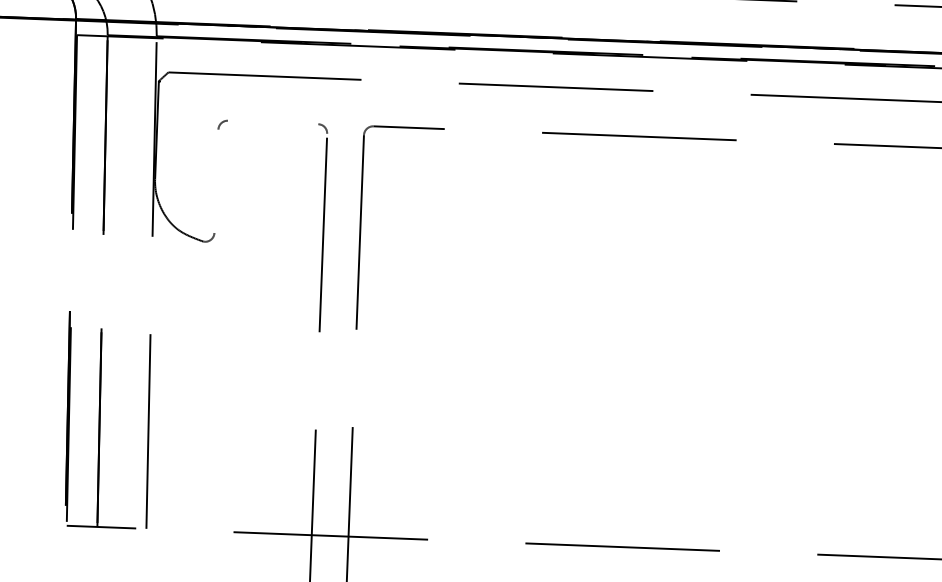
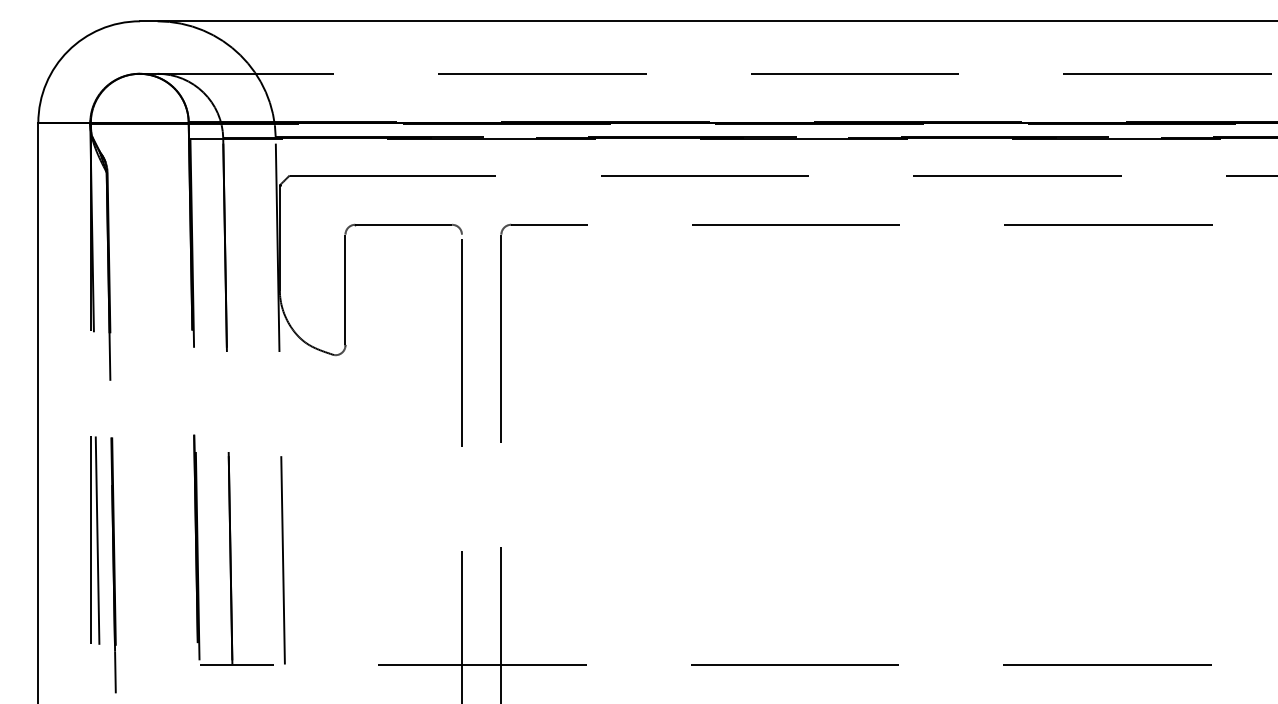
line: (272, 122) -> (403, 224), added
line: (216, 180) -> (345, 289), added

